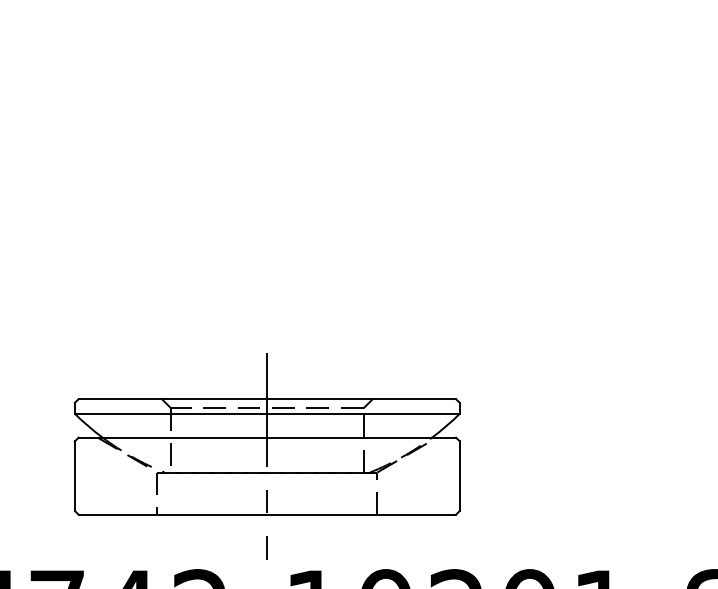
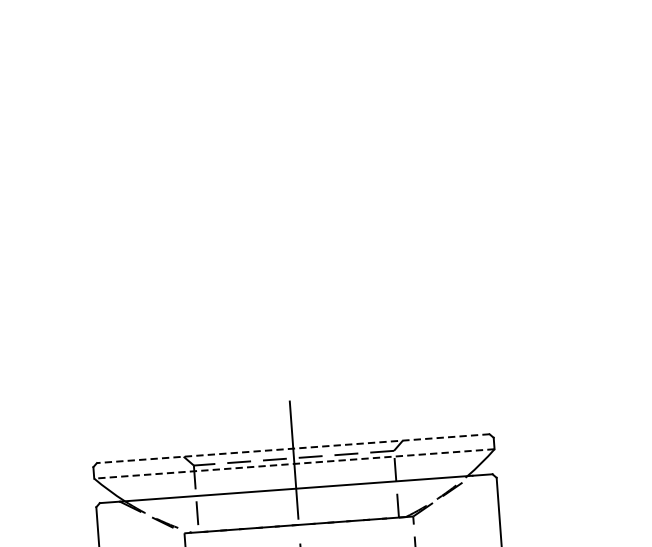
line: (267, 399) -> (293, 448), solid -> dashed
line: (266, 413) -> (293, 463), solid -> dashed

